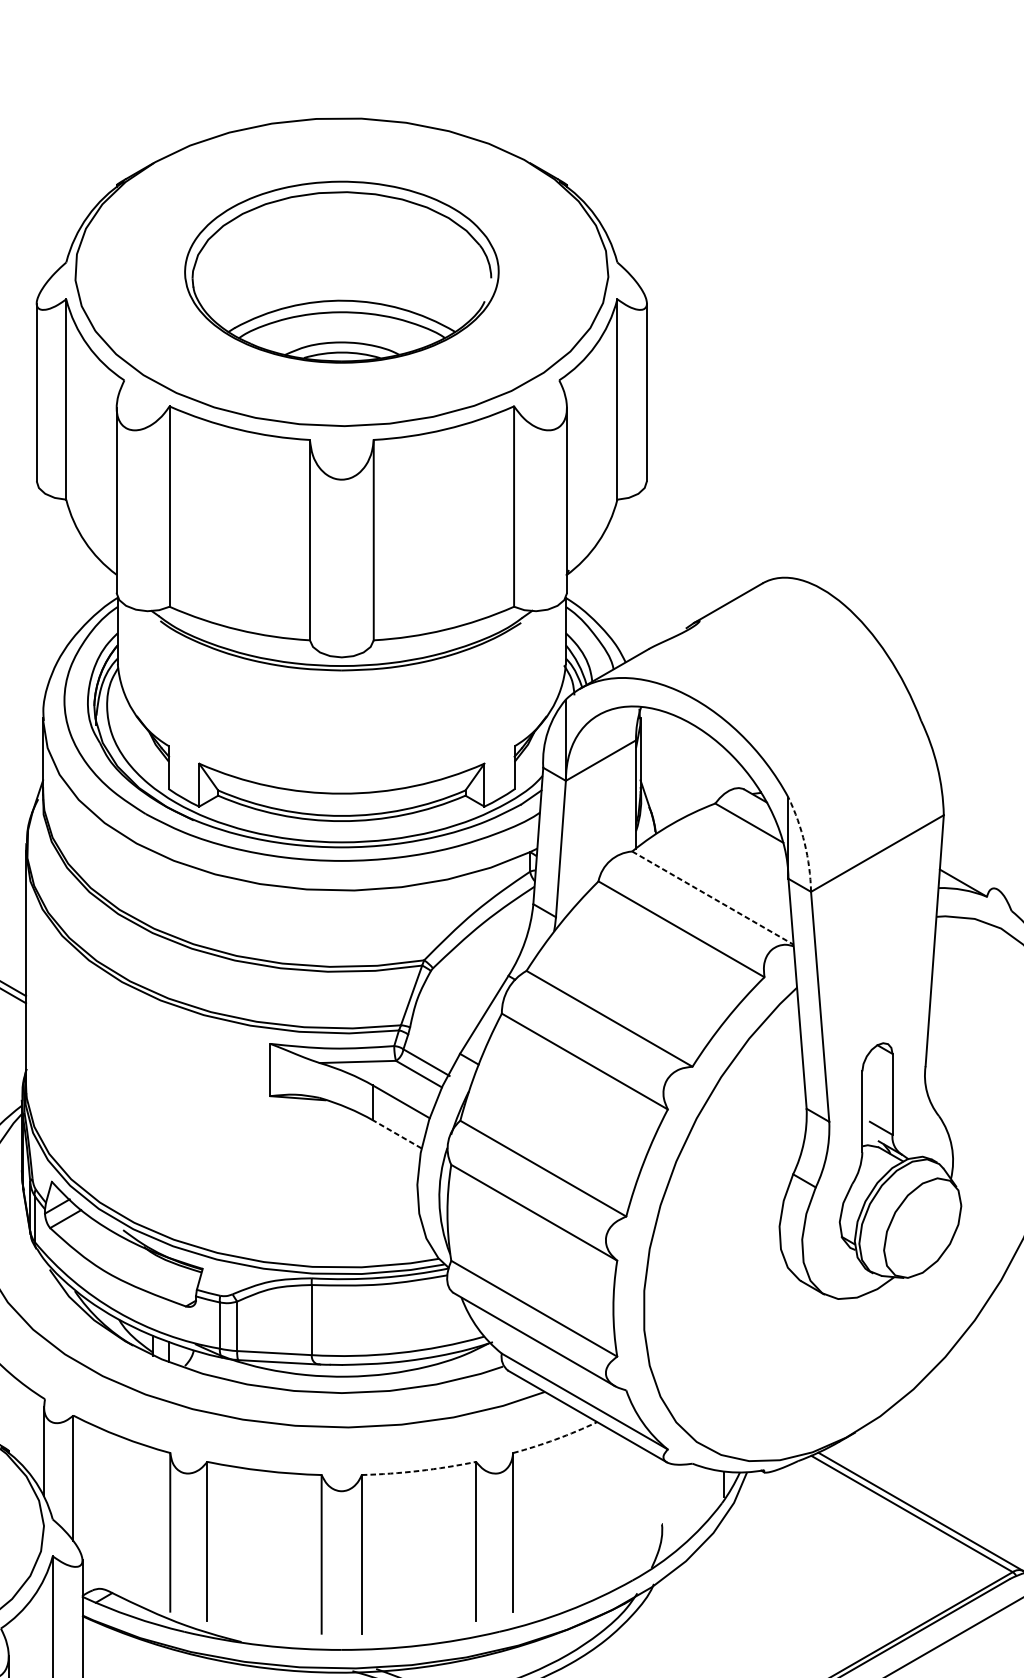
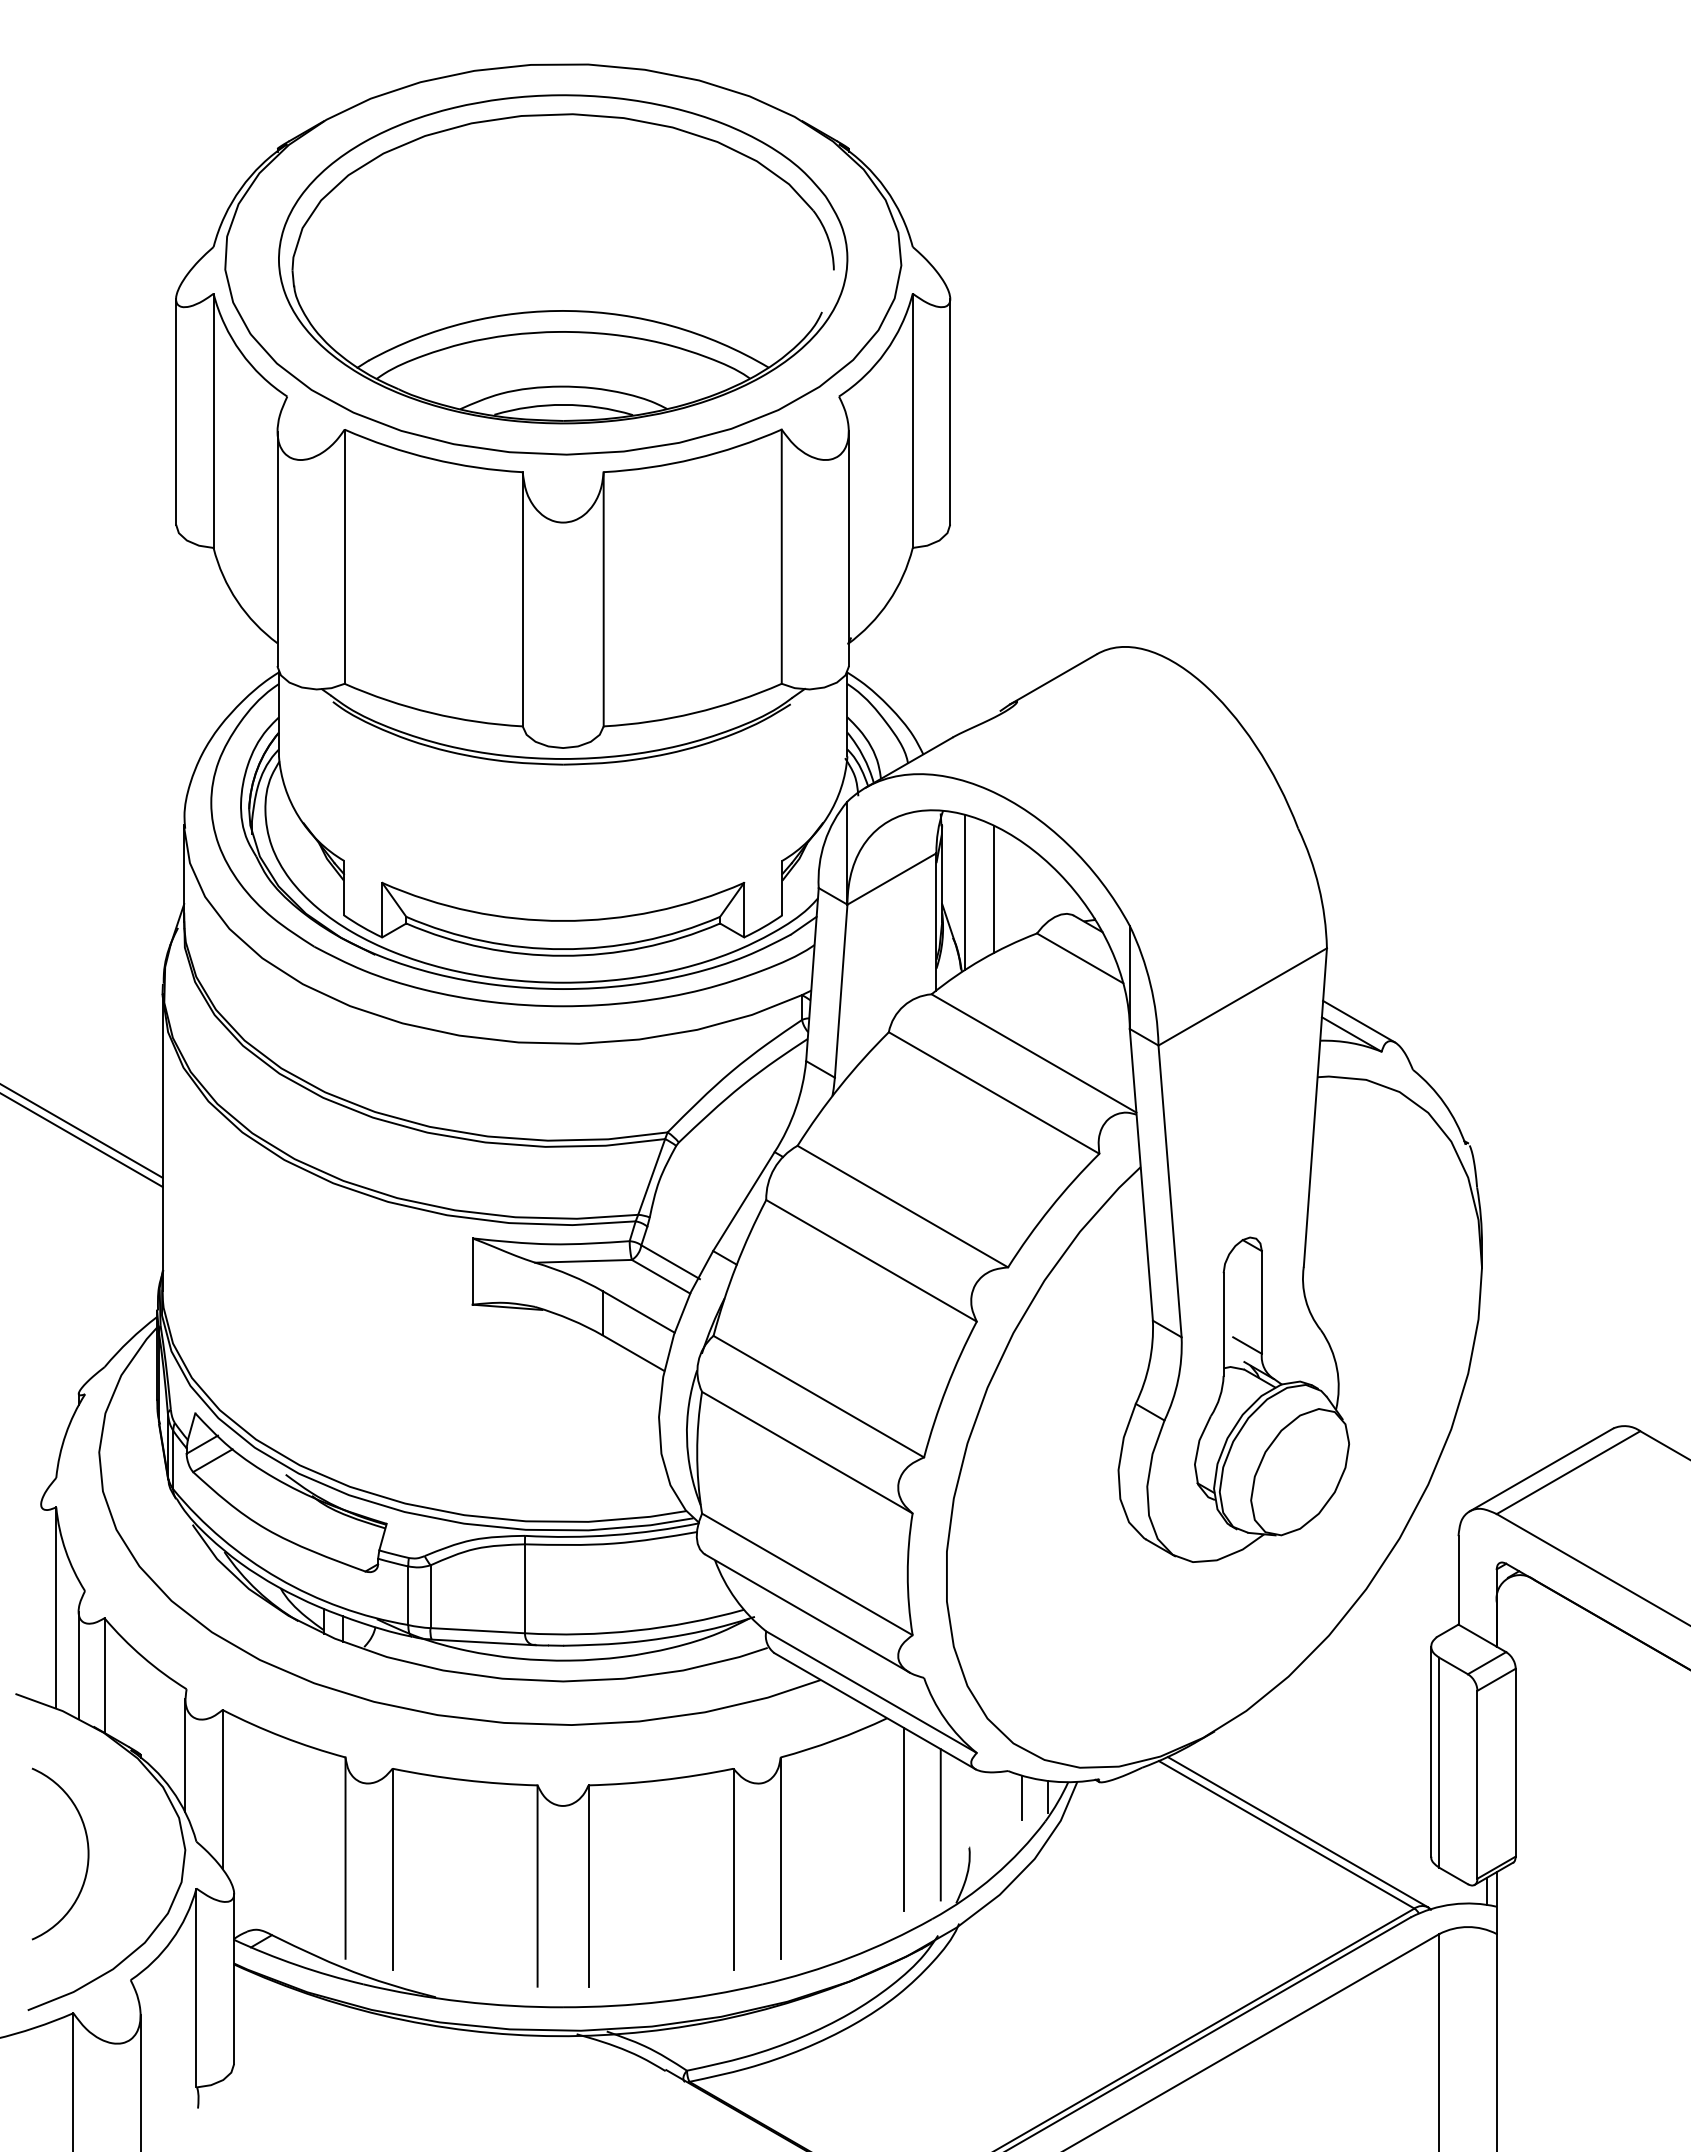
part: (342, 272) -> (563, 259), size x1.43
line: (681, 768) -> (993, 888), added
line: (658, 771) -> (965, 892), added
arc: (804, 843) -> (1150, 984), dashed -> solid
line: (969, 872) -> (1359, 1021), added
line: (713, 898) -> (1034, 1053), dashed -> solid
line: (397, 1134) -> (633, 1353), dashed -> solid
arc: (555, 1439) -> (834, 1740), dashed -> solid
arc: (419, 1471) -> (661, 1780), dashed -> solid
line: (703, 1484) -> (1021, 1797), added
line: (610, 1501) -> (903, 1819), added
line: (639, 1505) -> (940, 1824), added

